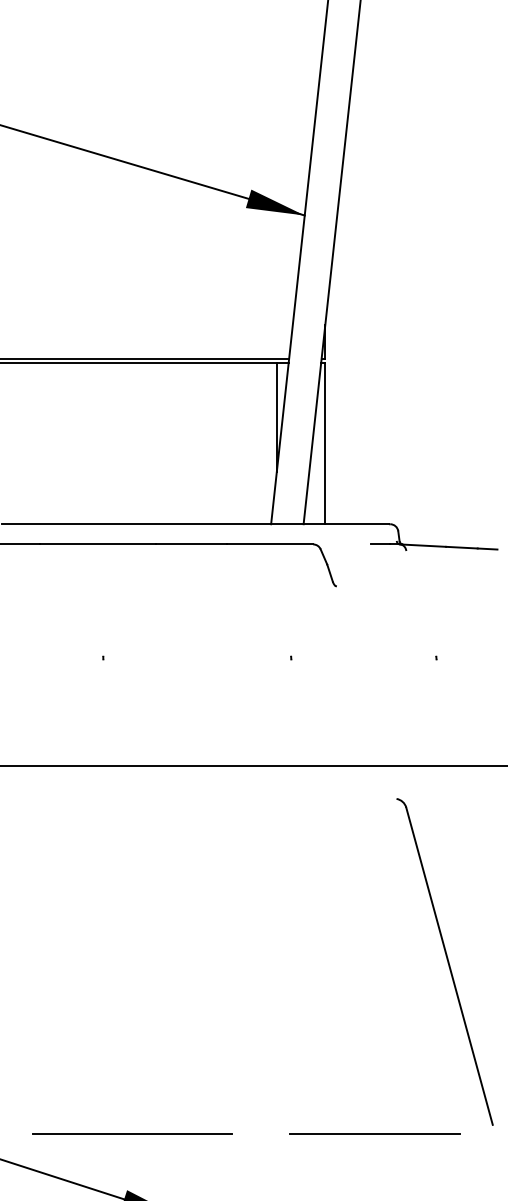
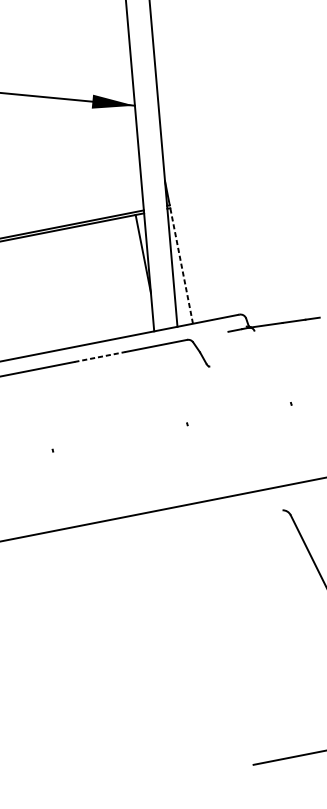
line: (325, 443) -> (181, 265), solid -> dashed
line: (191, 544) -> (100, 357), solid -> dashed
line: (132, 1133) -> (140, 786), removed

